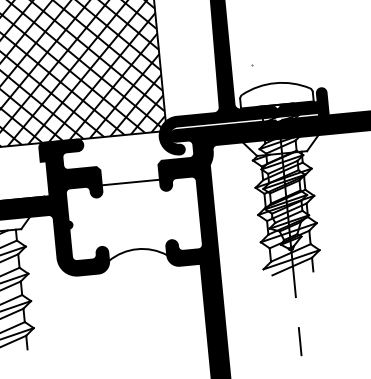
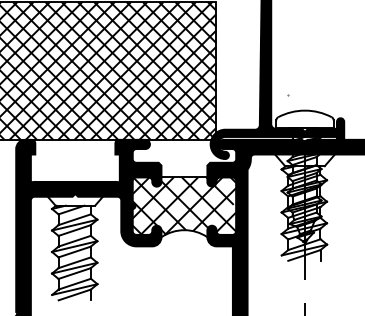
hatch: (134, 219) -> (184, 206), added

